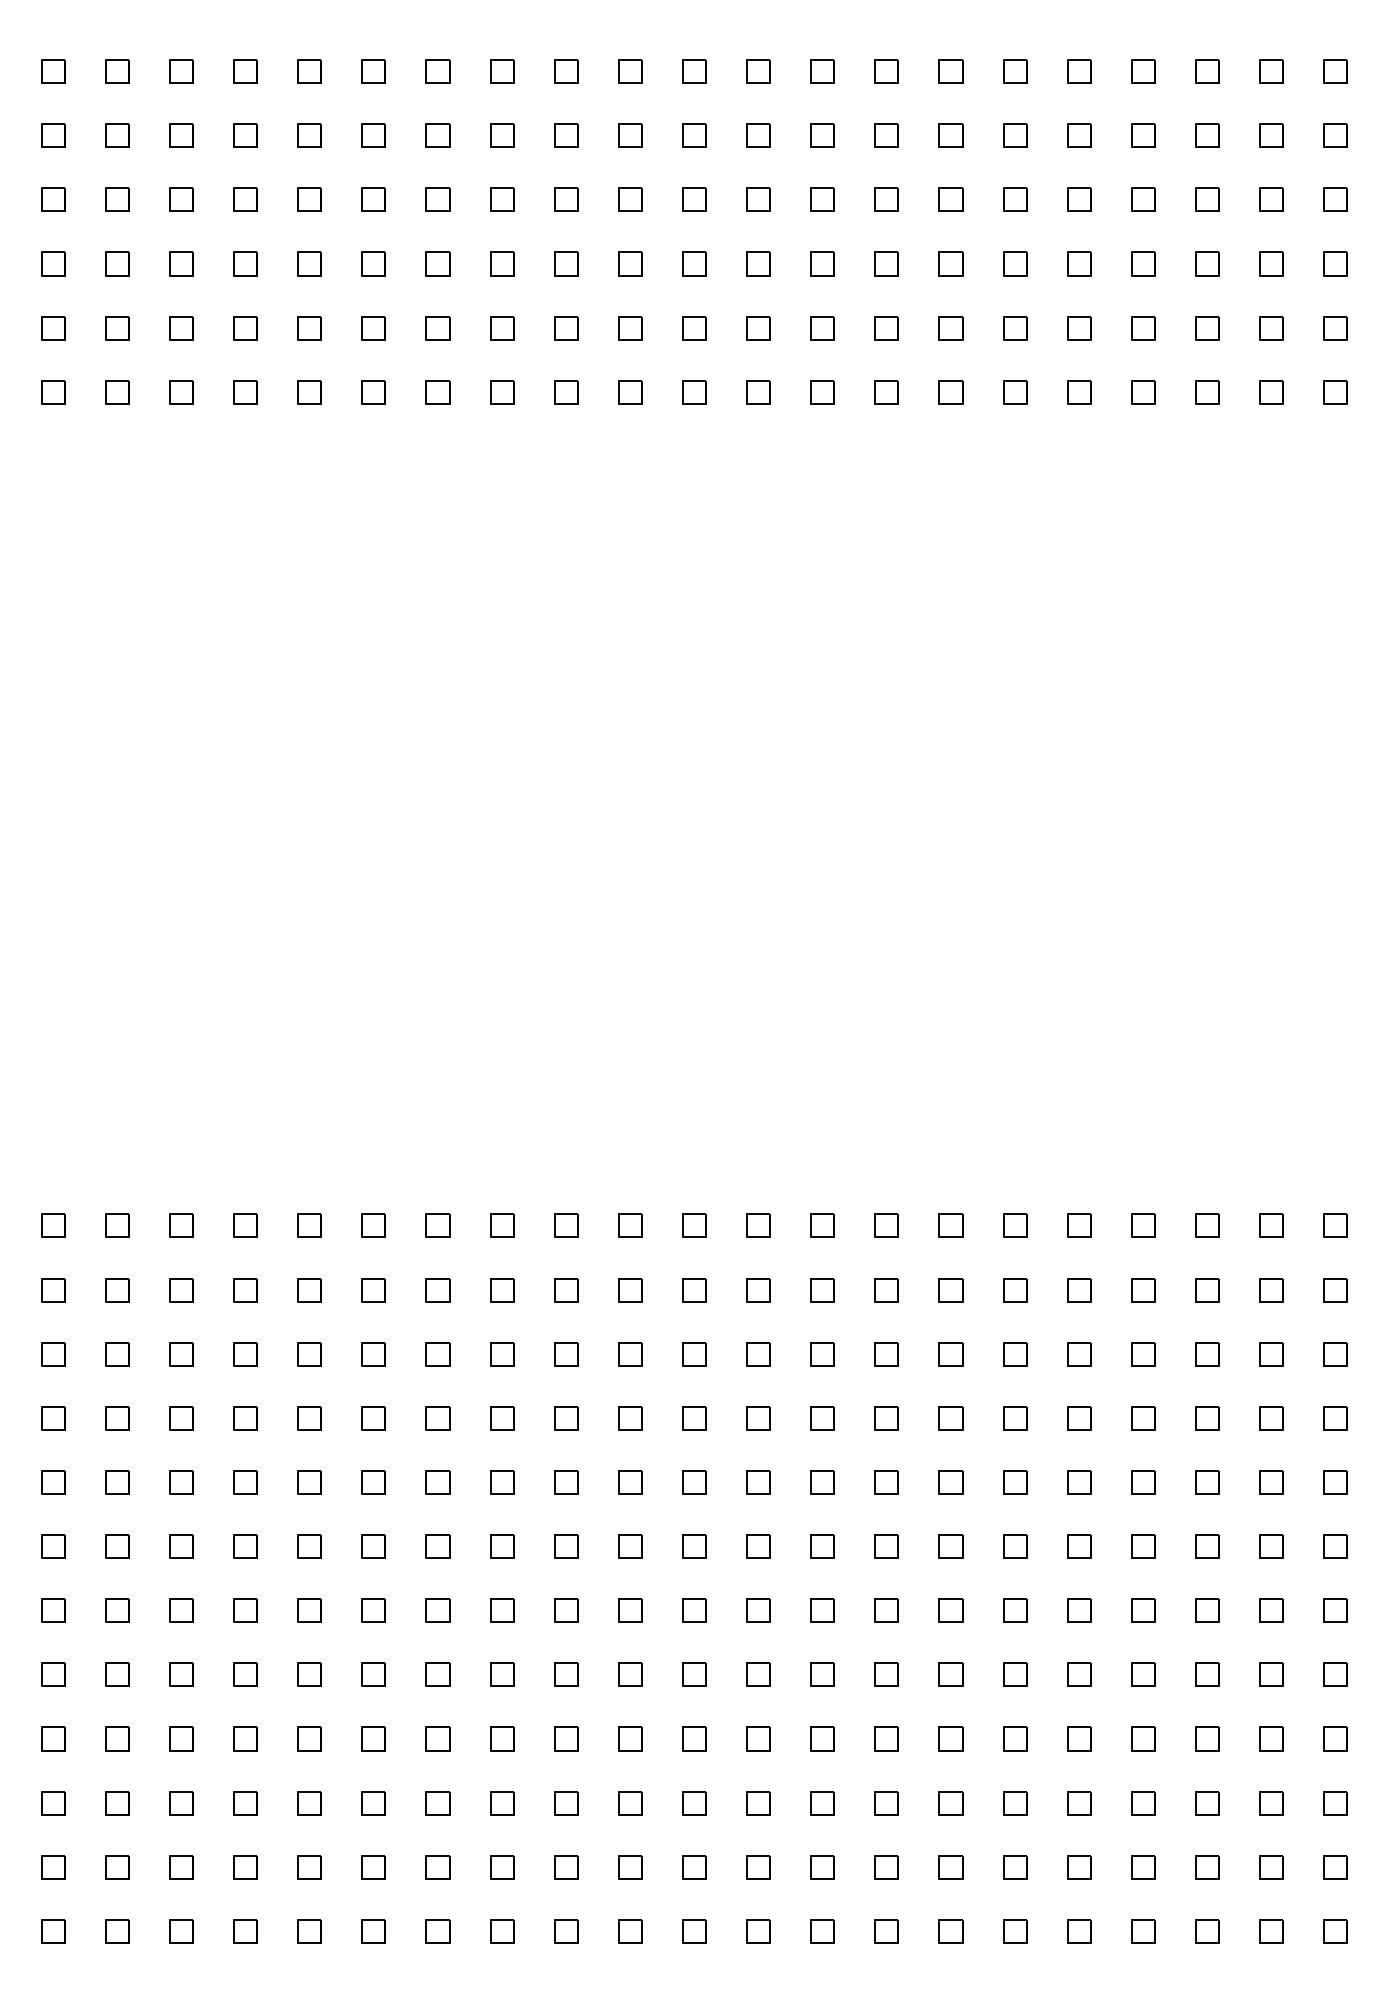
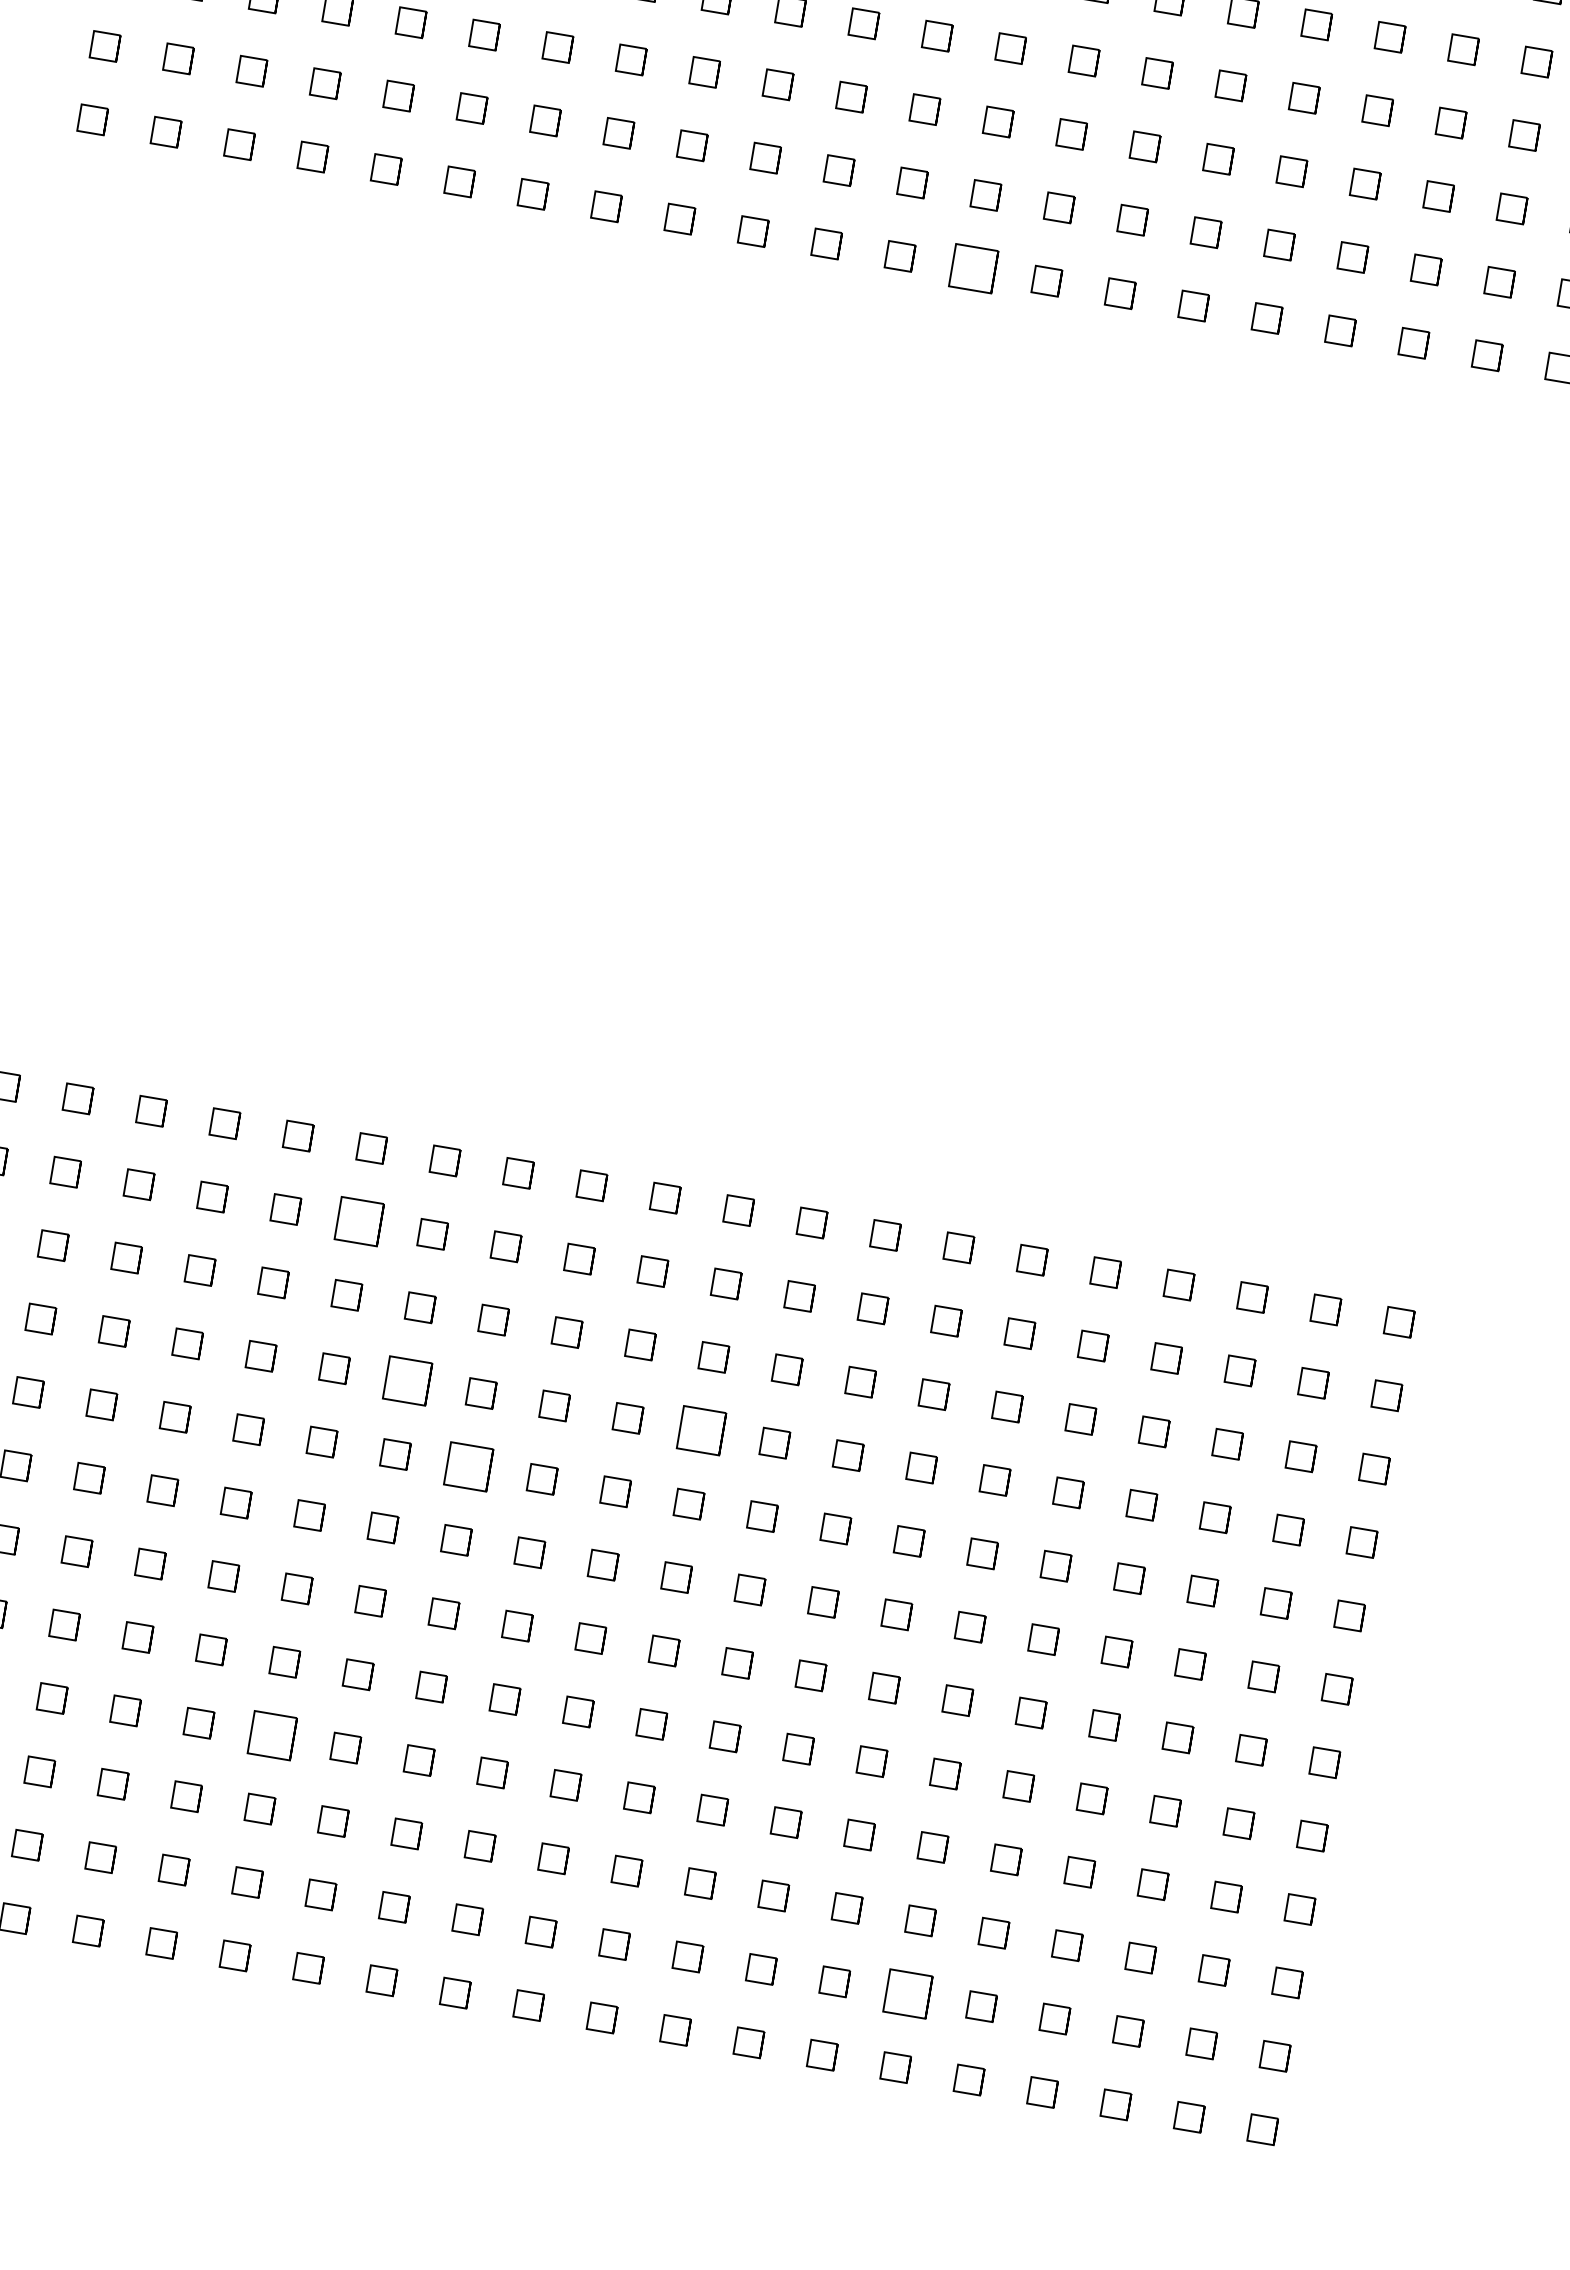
part: (822, 392) -> (973, 269), size x1.6
part: (437, 1290) -> (358, 1222), size x1.6
part: (502, 1418) -> (408, 1381), size x1.6
part: (758, 1418) -> (701, 1430), size x1.6
part: (566, 1482) -> (469, 1467), size x1.6
part: (437, 1738) -> (271, 1735), size x1.6
part: (1015, 1867) -> (908, 1994), size x1.6

